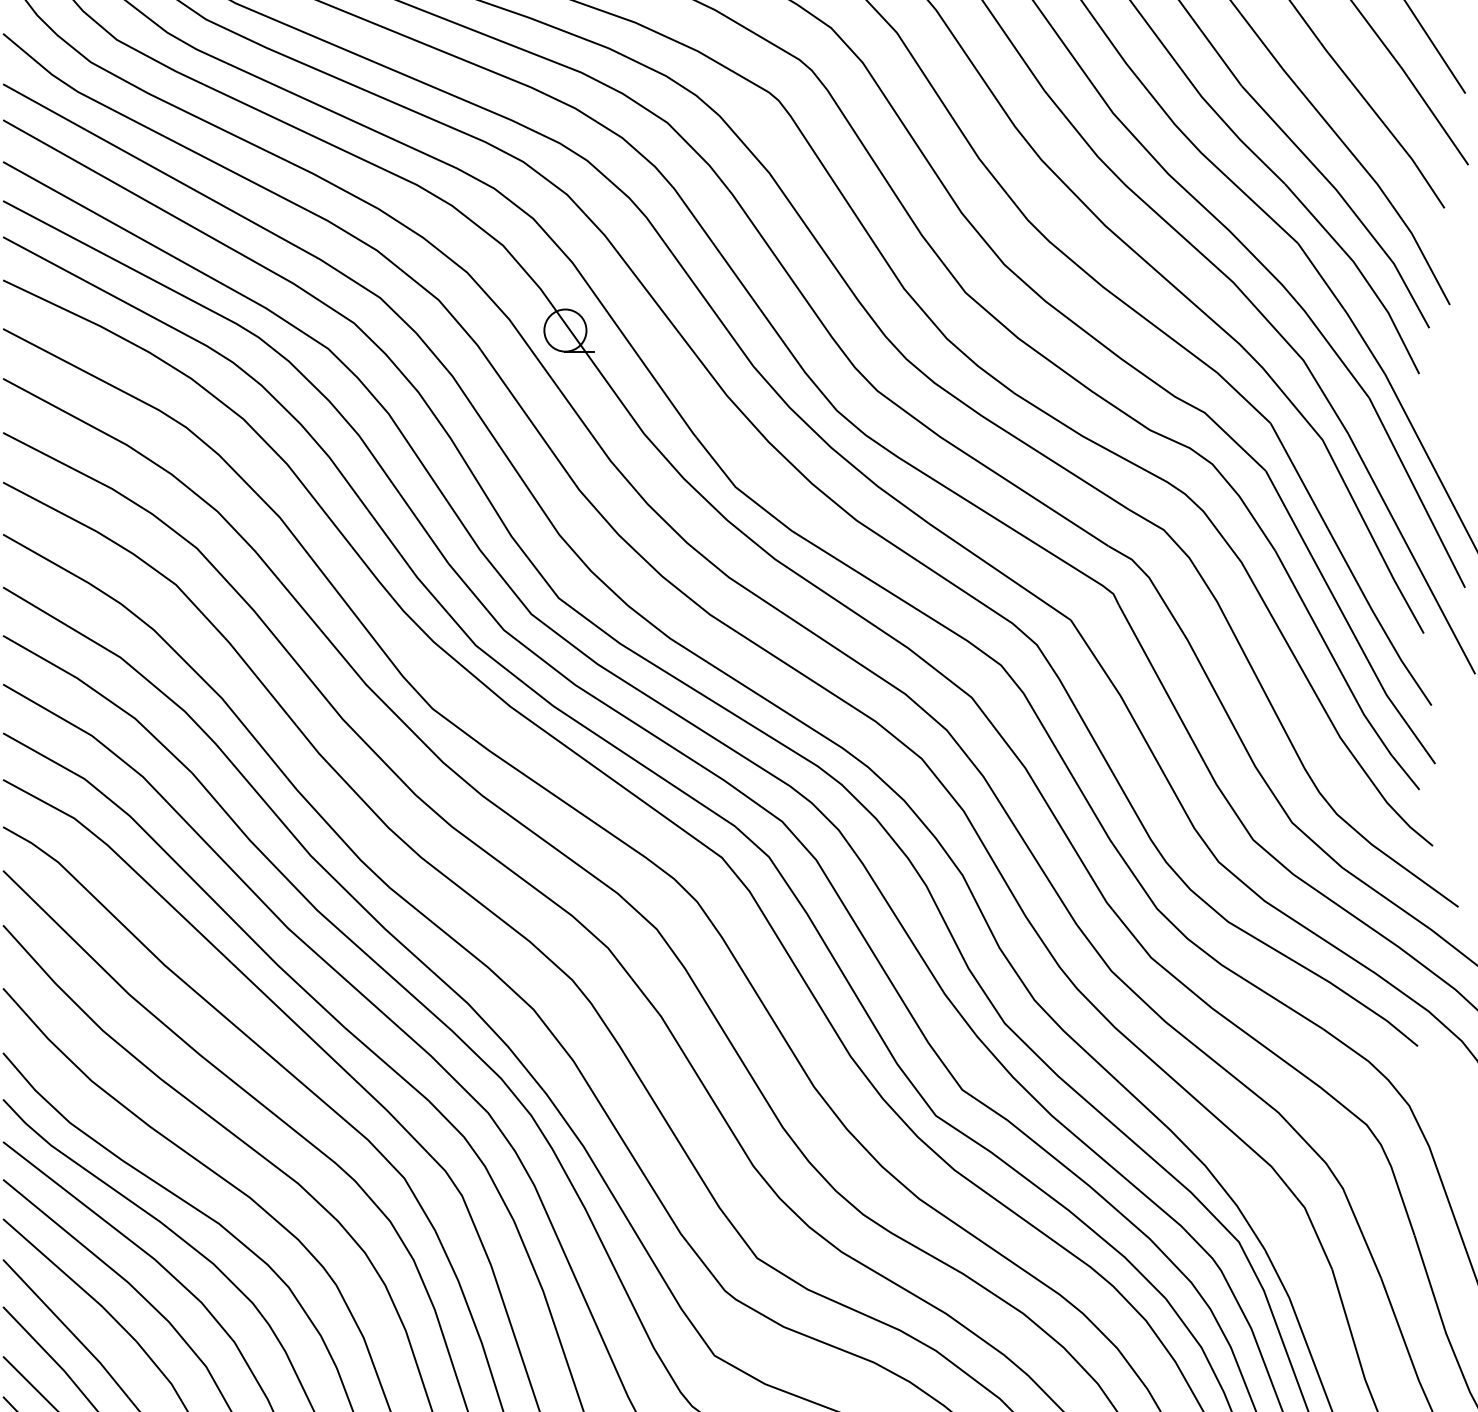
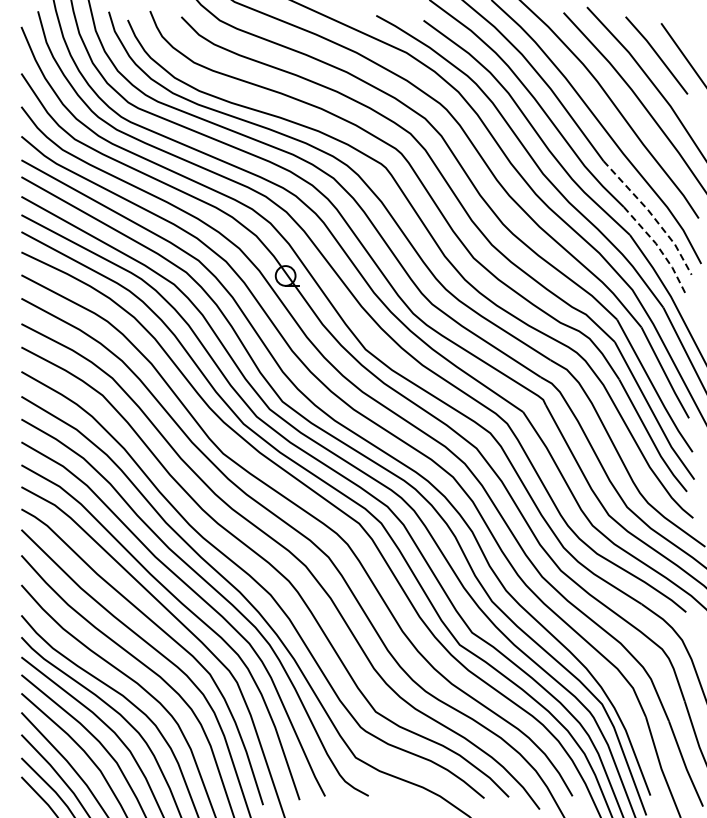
line: (1346, 201) -> (652, 215), solid -> dashed
line: (1360, 274) -> (659, 249), solid -> dashed

